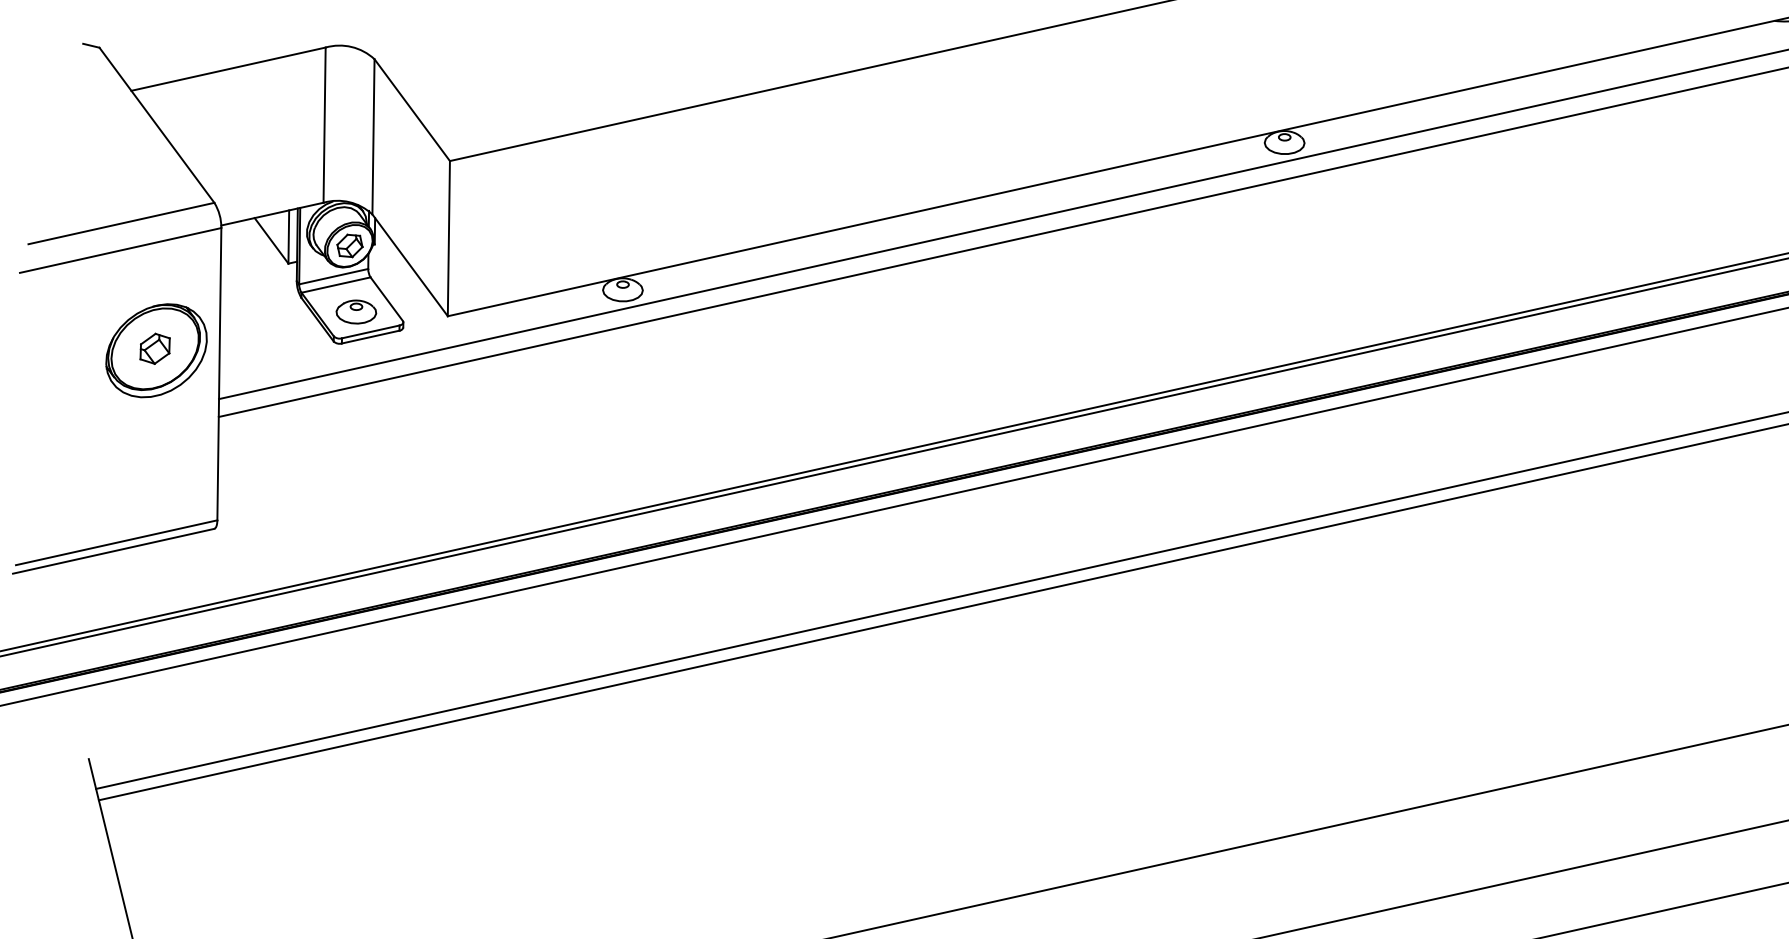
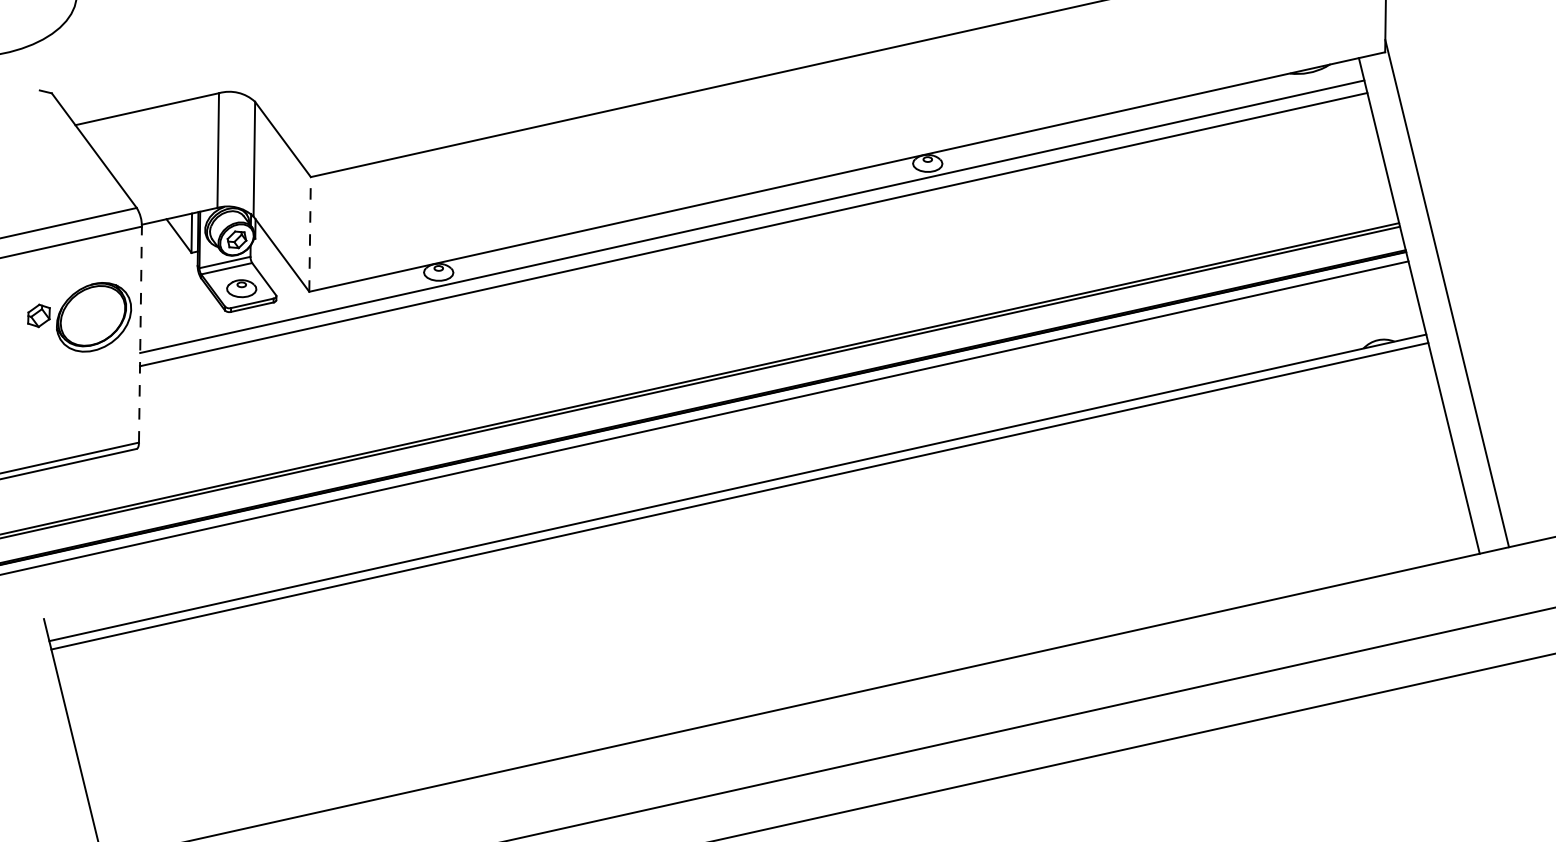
line: (449, 237) -> (310, 233), solid -> dashed
part: (154, 348) -> (38, 315), moved
line: (219, 374) -> (140, 334), solid -> dashed

